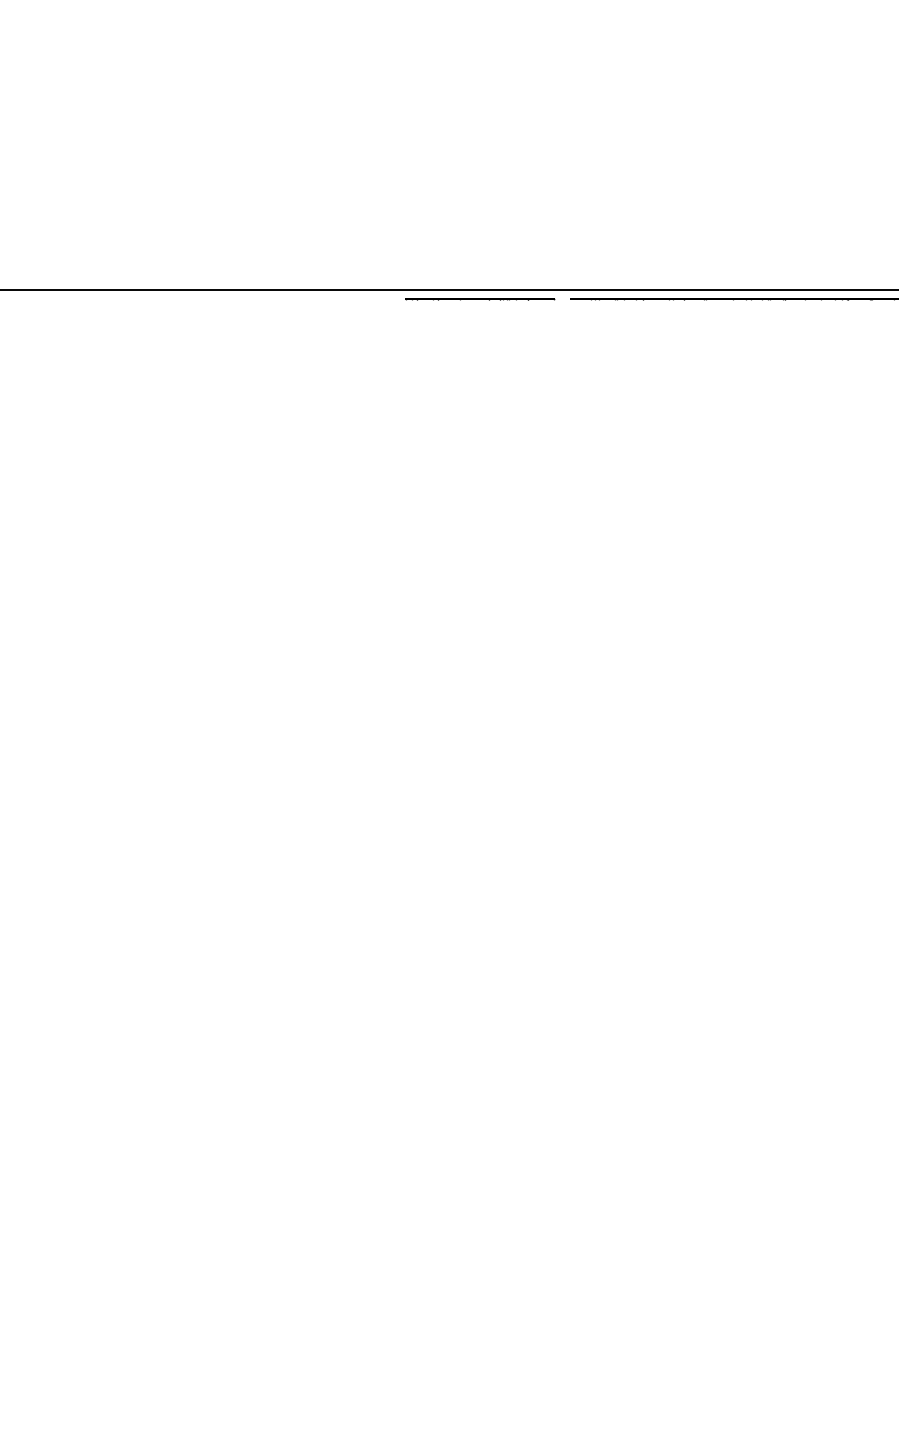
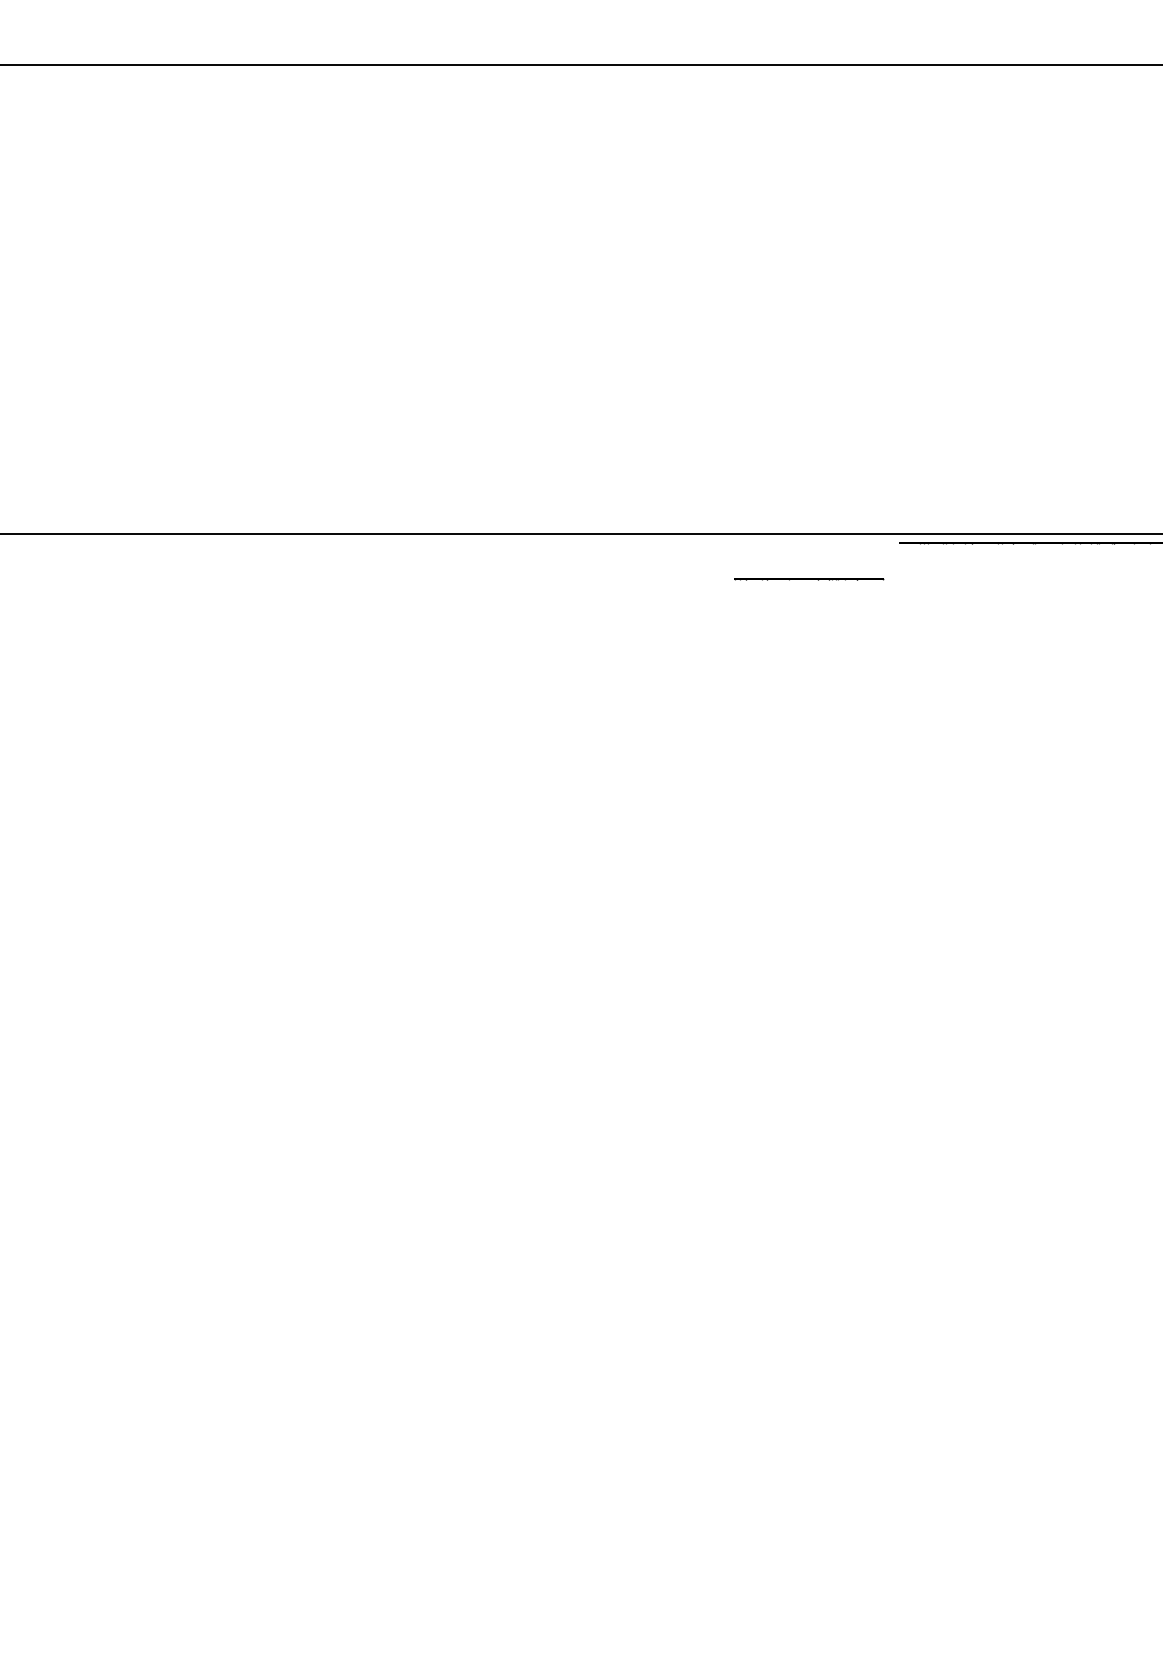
line: (480, 299) -> (809, 579), moved

